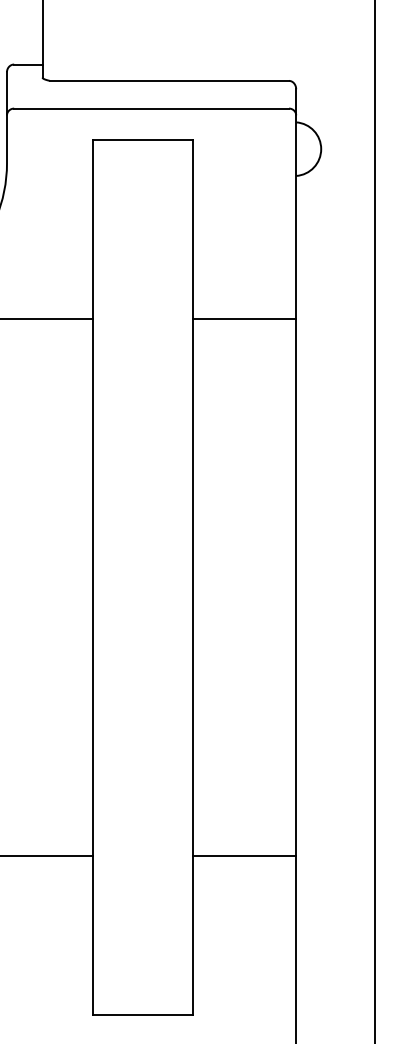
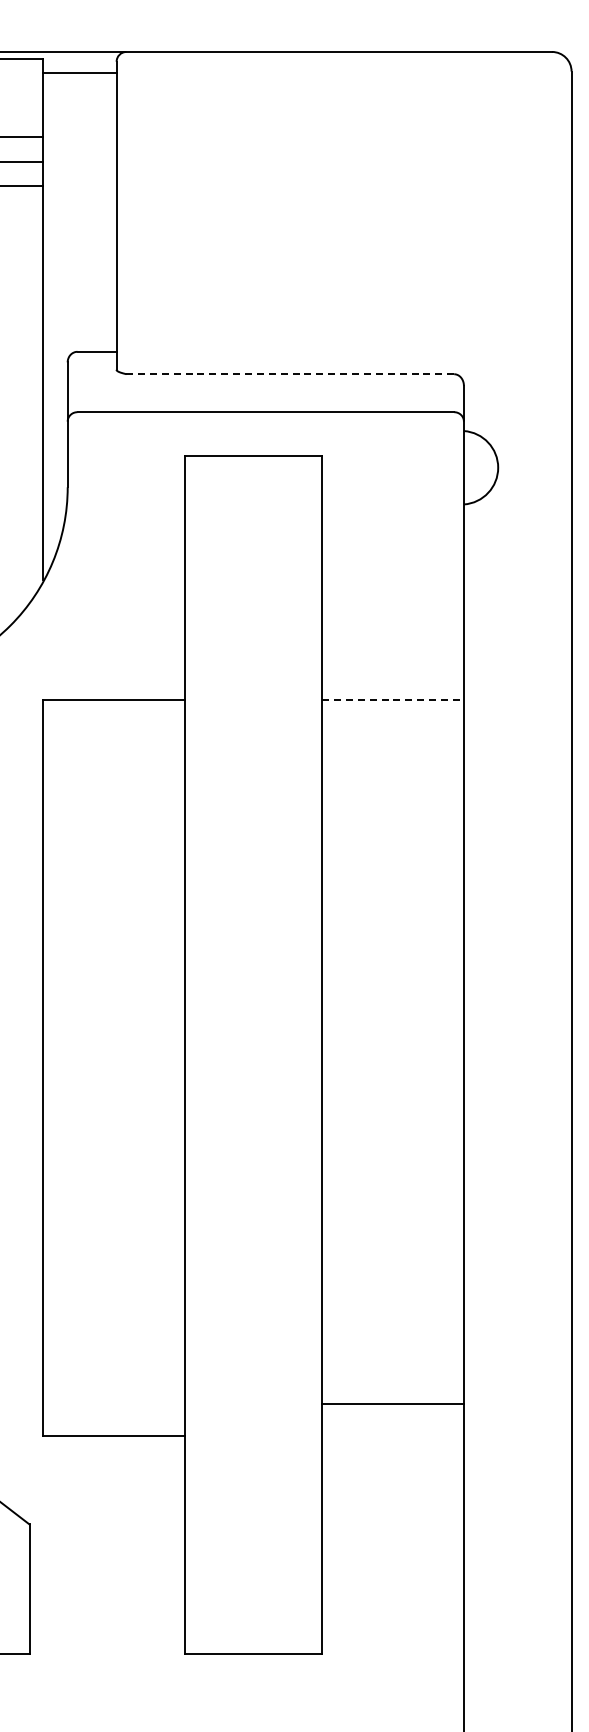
line: (169, 81) -> (290, 374), solid -> dashed
line: (244, 318) -> (393, 699), solid -> dashed
line: (244, 856) -> (392, 1404), moved

